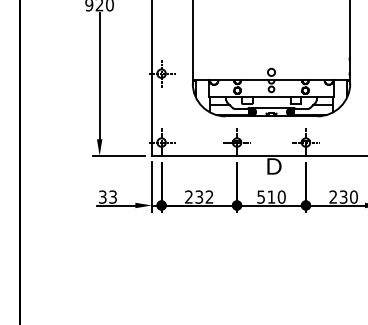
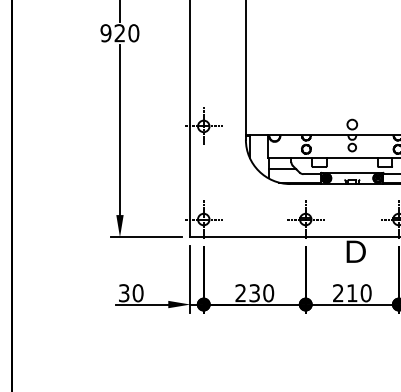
text: (113, 196) -> (138, 292), 33 -> 30
text: (209, 196) -> (268, 292), 232 -> 230
text: (260, 196) -> (337, 292), 510 -> 210

